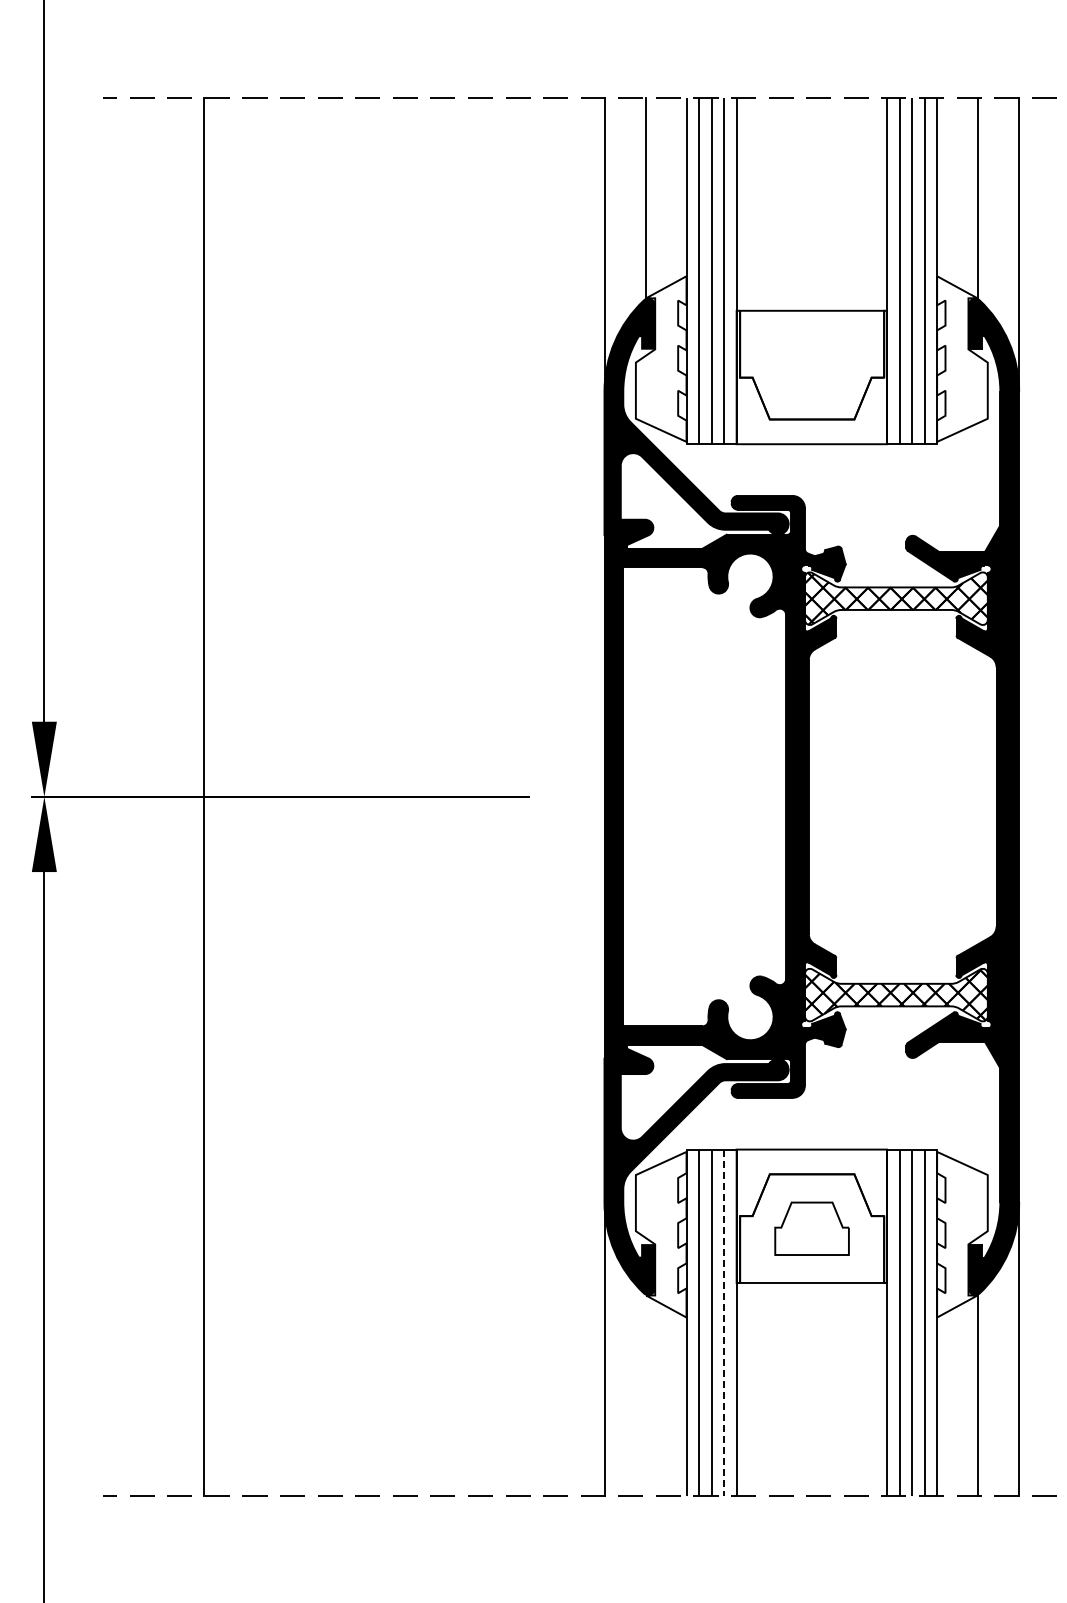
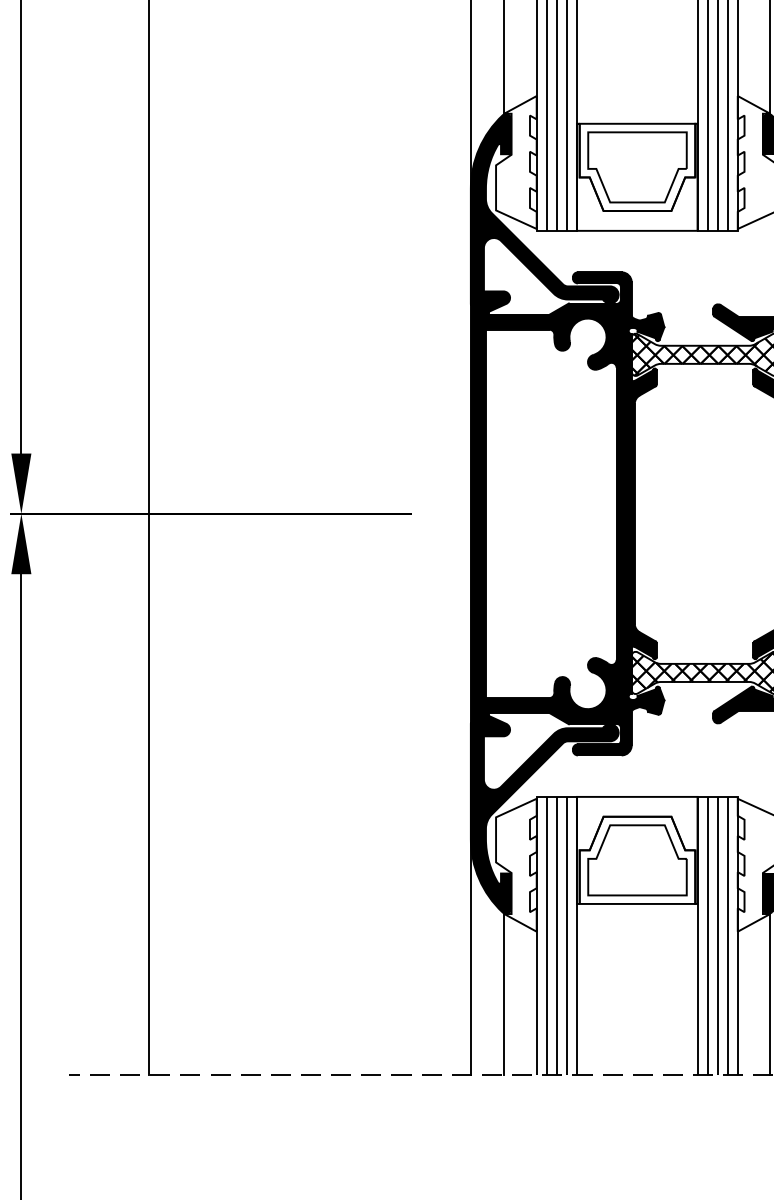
part: (811, 364) -> (636, 166), added
part: (811, 1228) -> (636, 860), size x1.67
line: (724, 1323) -> (567, 936), dashed -> solid
line: (646, 1395) -> (504, 994), added

